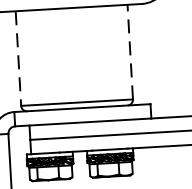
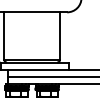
line: (131, 51) -> (60, 35), dashed -> solid
line: (18, 57) -> (4, 35), dashed -> solid

